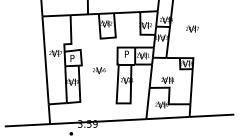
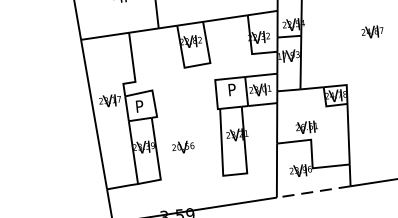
text: (192, 28) -> (372, 31), moved
text: (99, 70) -> (183, 147), moved
line: (168, 118) -> (314, 192), solid -> dashed

